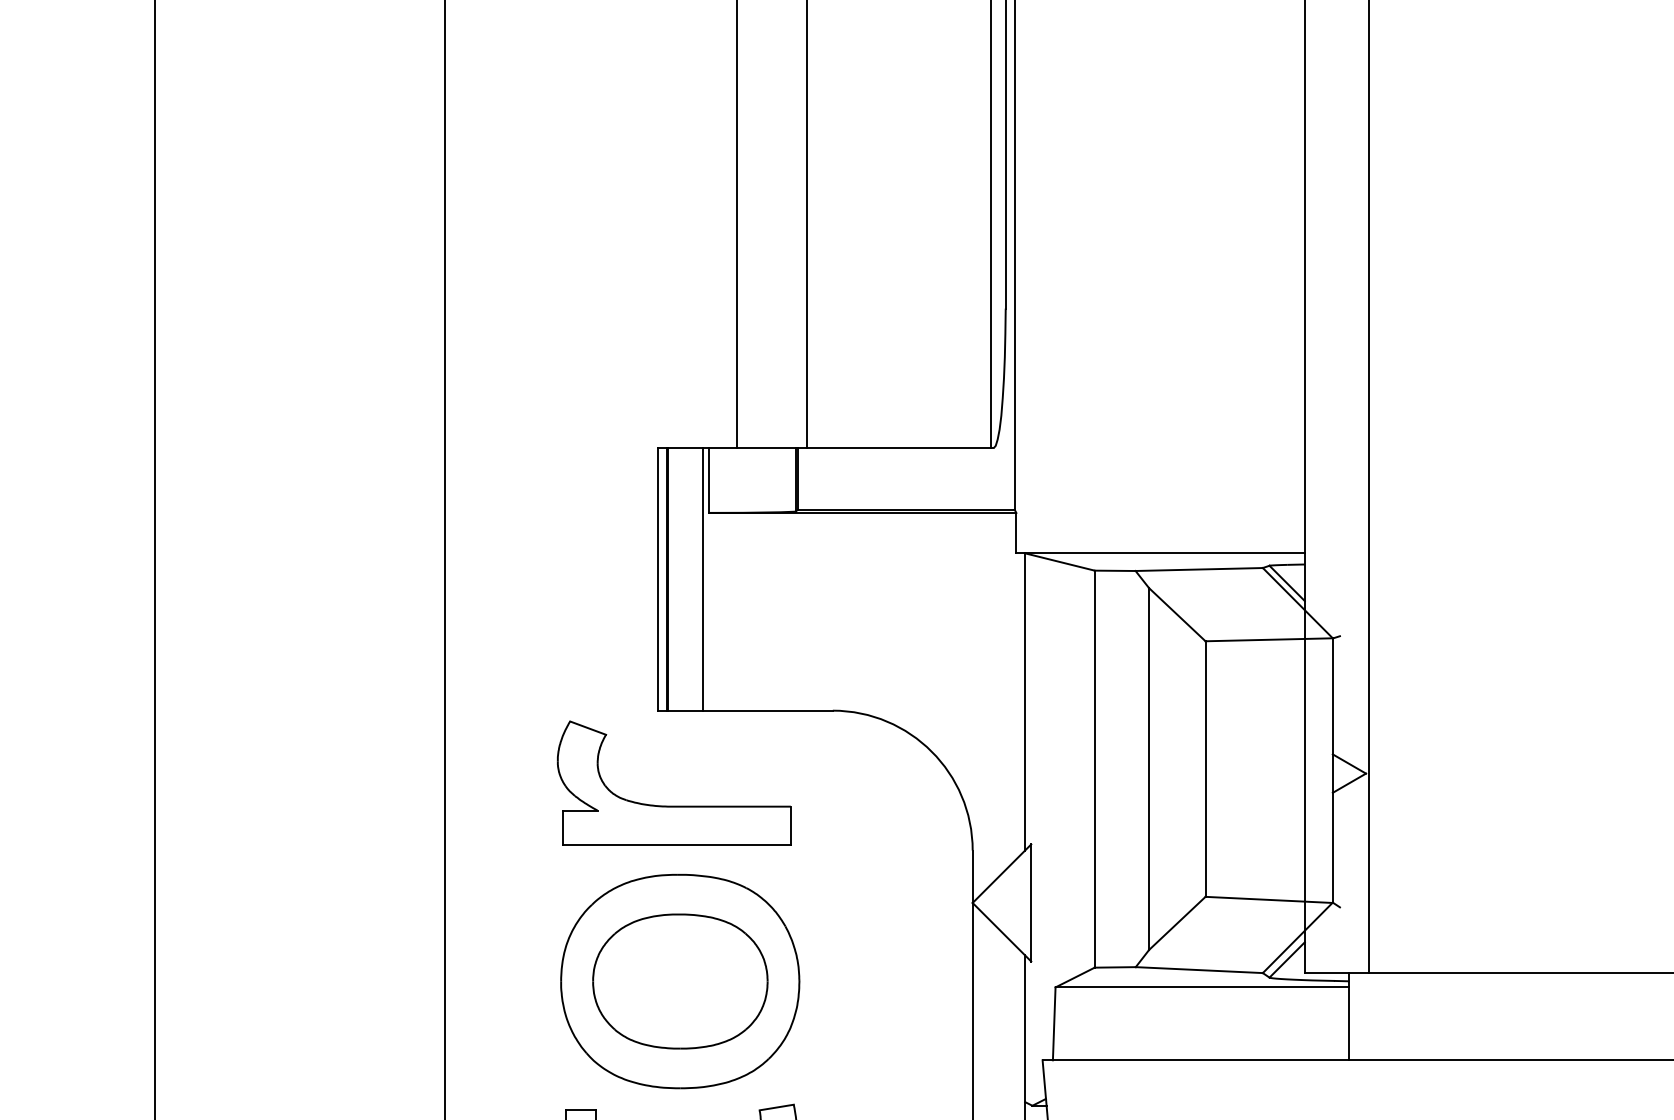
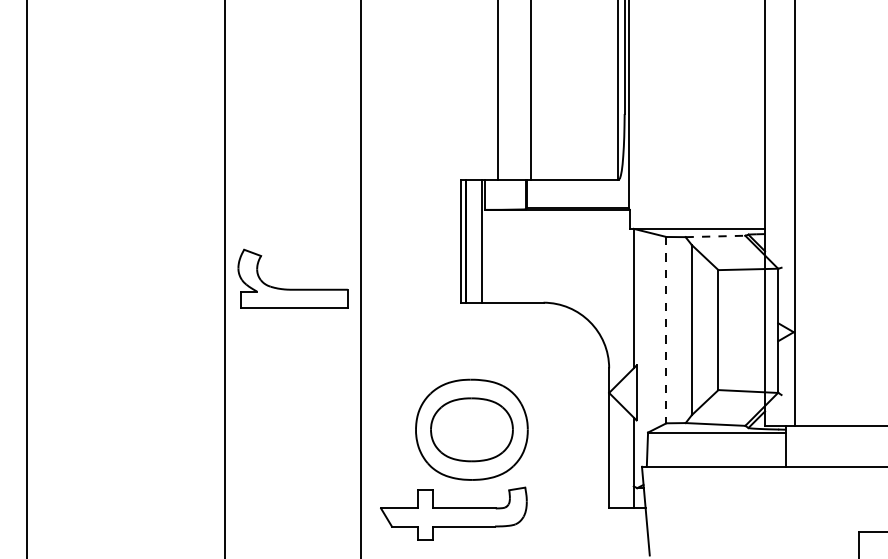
line: (1199, 569) -> (715, 236), solid -> dashed
line: (1094, 769) -> (666, 330), solid -> dashed
part: (672, 803) -> (292, 288), moved

